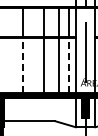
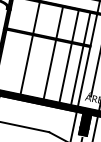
line: (22, 65) -> (26, 64), dashed -> solid
line: (69, 65) -> (77, 75), dashed -> solid

